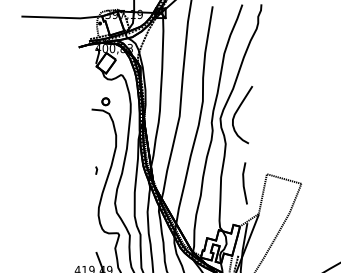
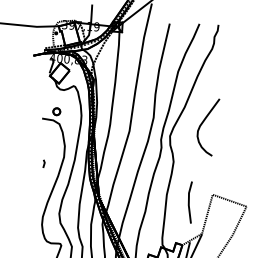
curve: (237, 112) -> (202, 124), moved
line: (96, 170) -> (44, 163), moved

